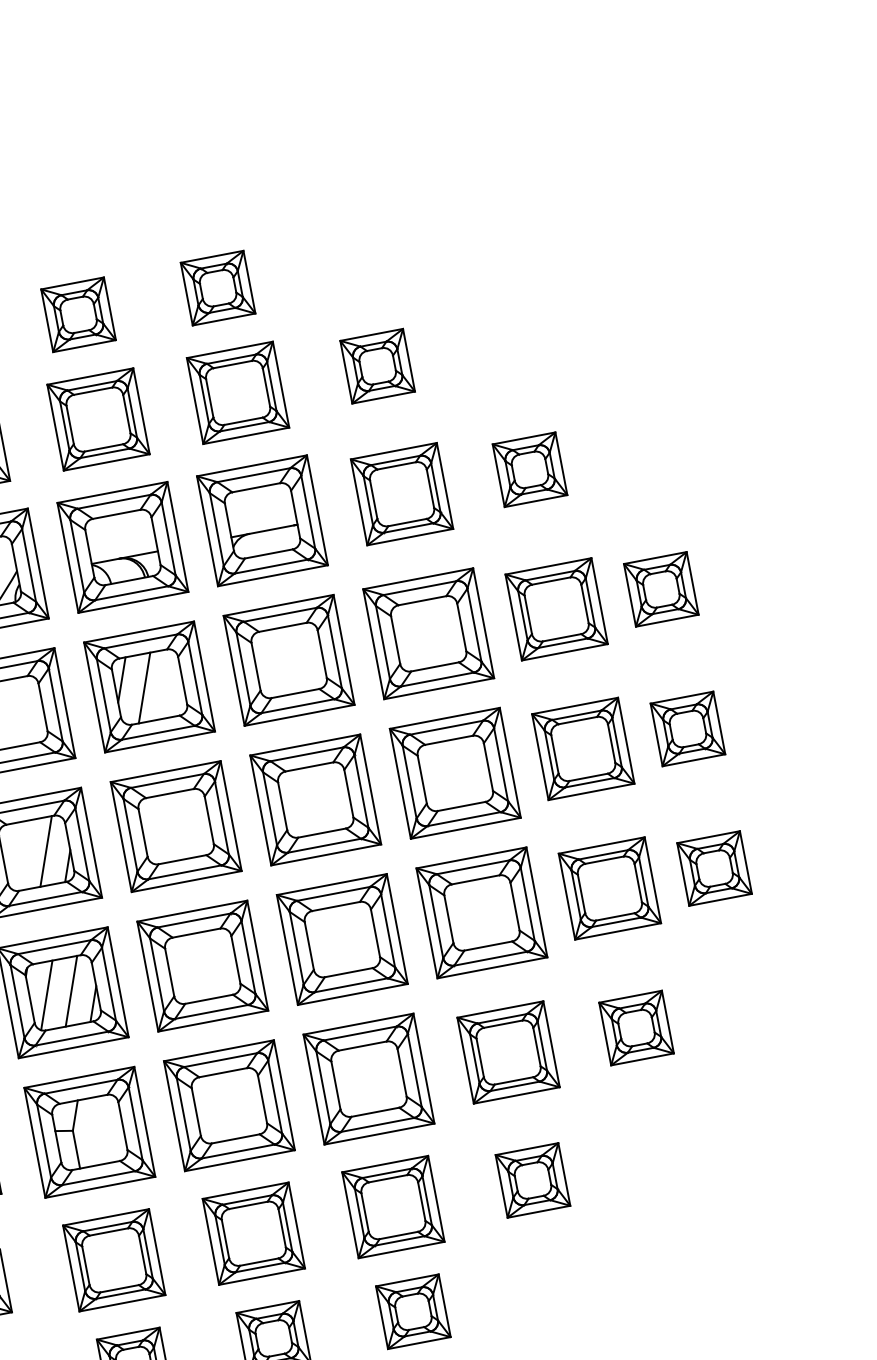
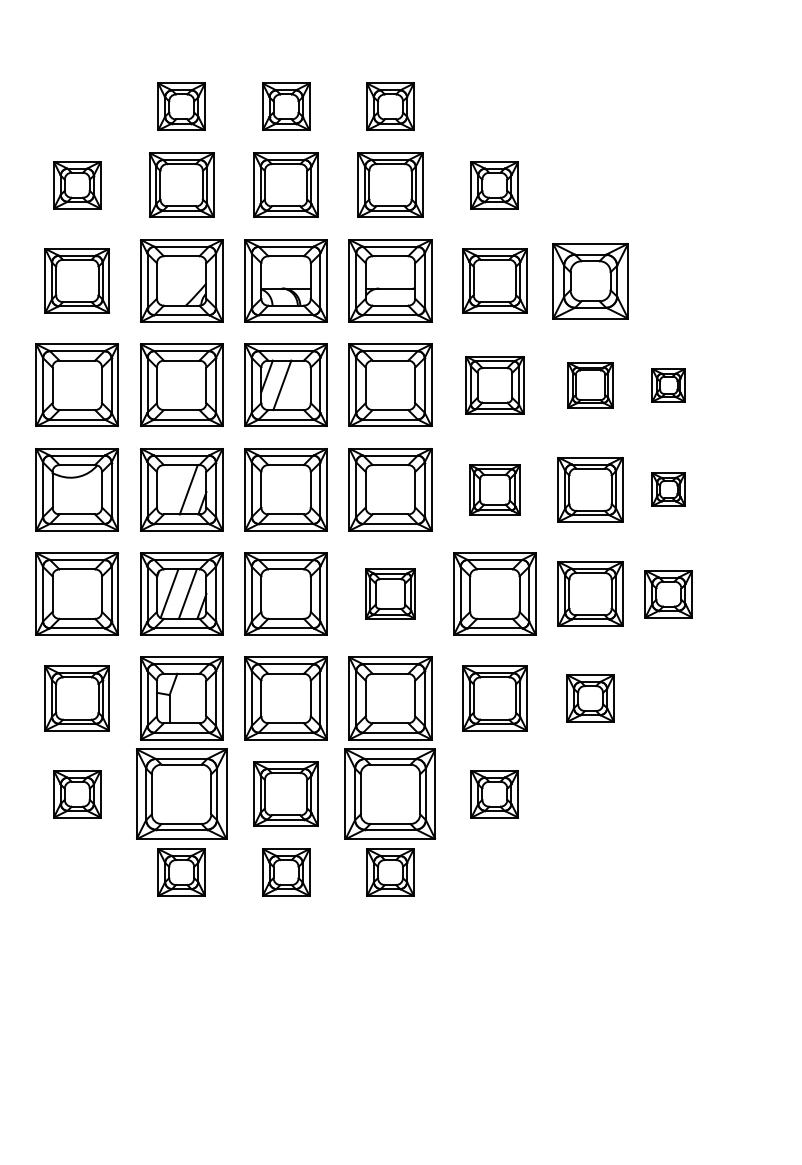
part: (529, 469) -> (590, 280), size x1.6
part: (660, 589) -> (668, 385), size x0.7
part: (556, 608) -> (590, 384), size x0.7
part: (428, 634) -> (494, 385), size x0.7
part: (687, 728) -> (668, 489), size x0.7
part: (454, 773) -> (494, 489), size x0.6
part: (342, 938) -> (390, 593), size x0.6
part: (393, 1206) -> (390, 793), size x1.4
part: (113, 1259) -> (181, 793), size x1.4

